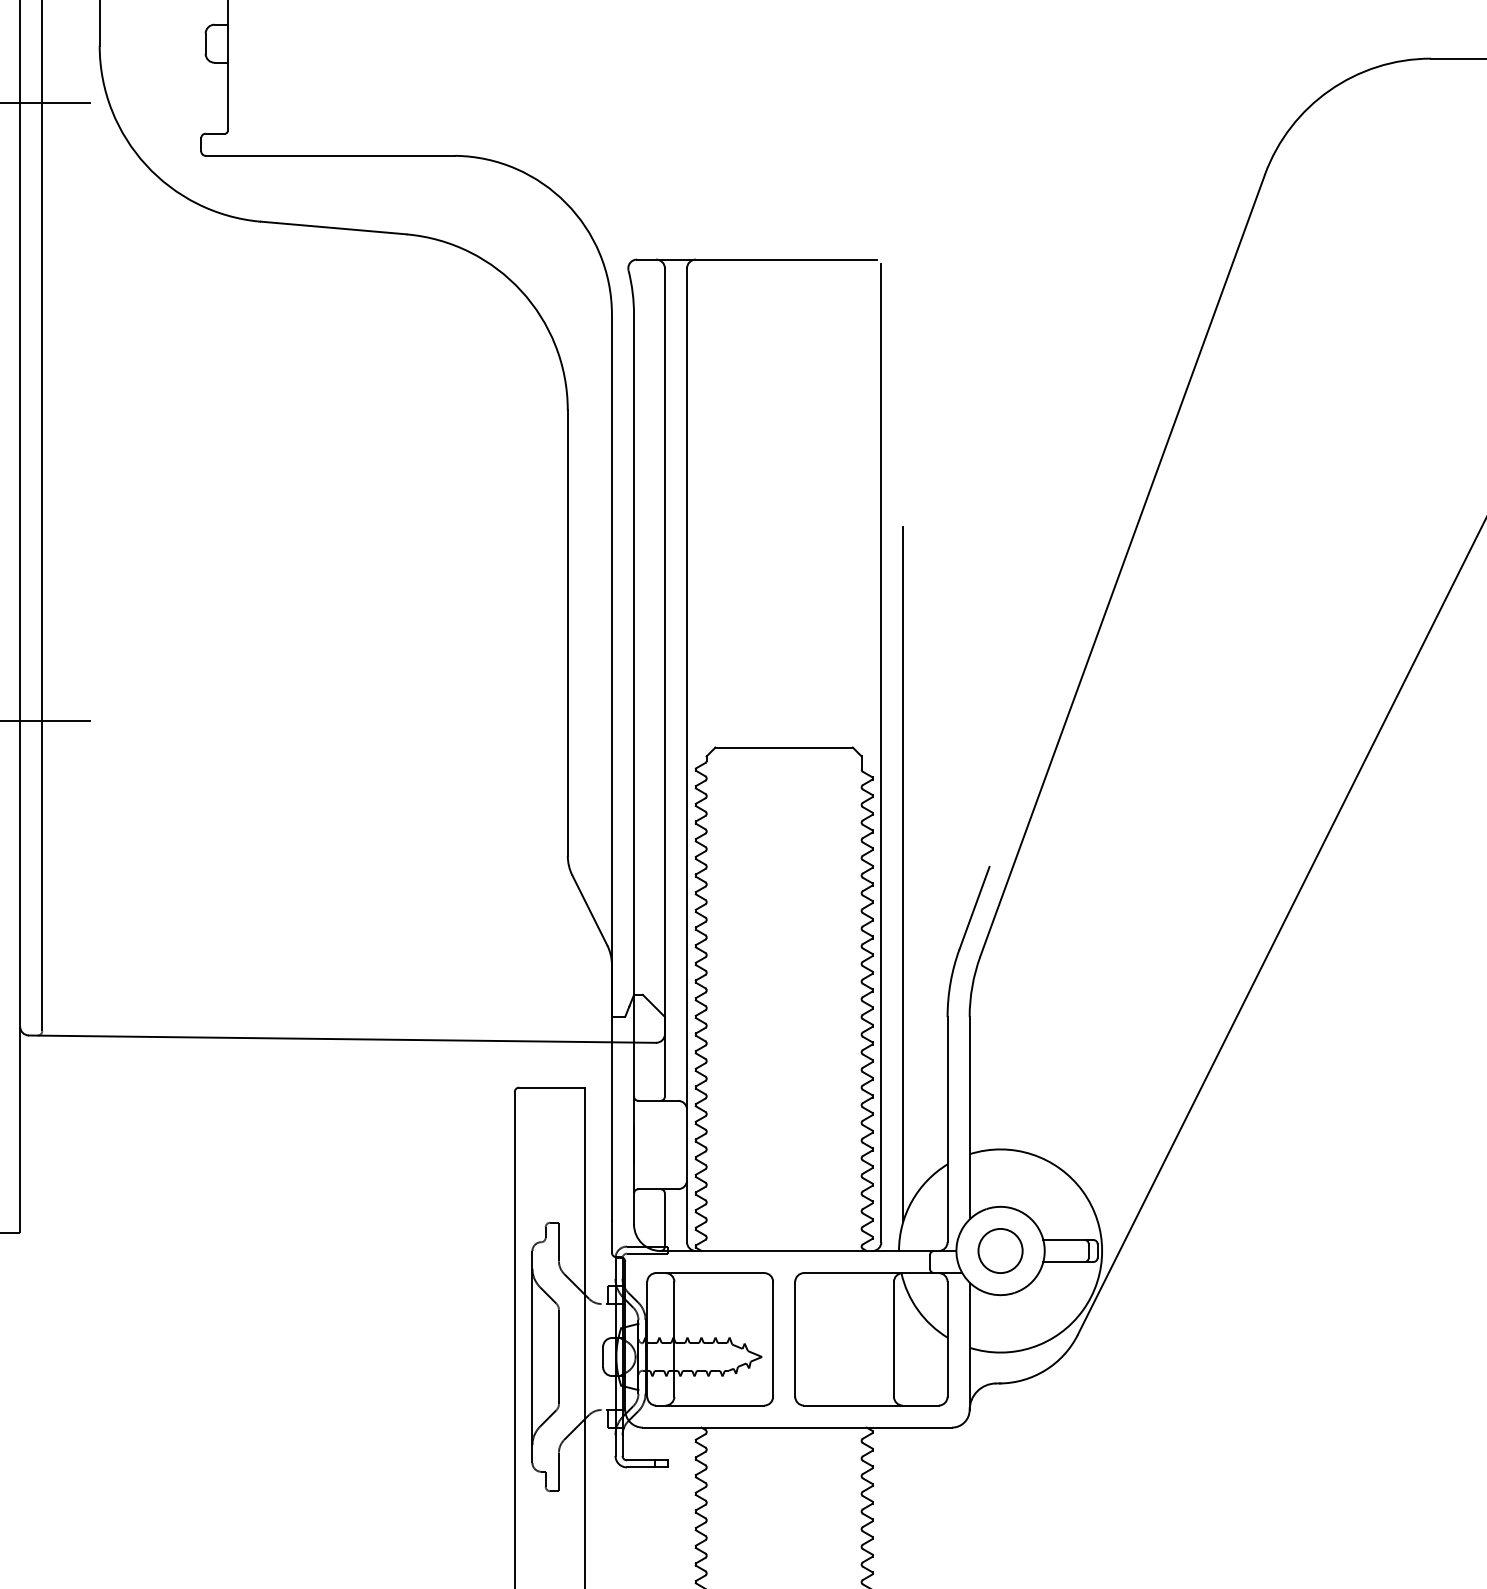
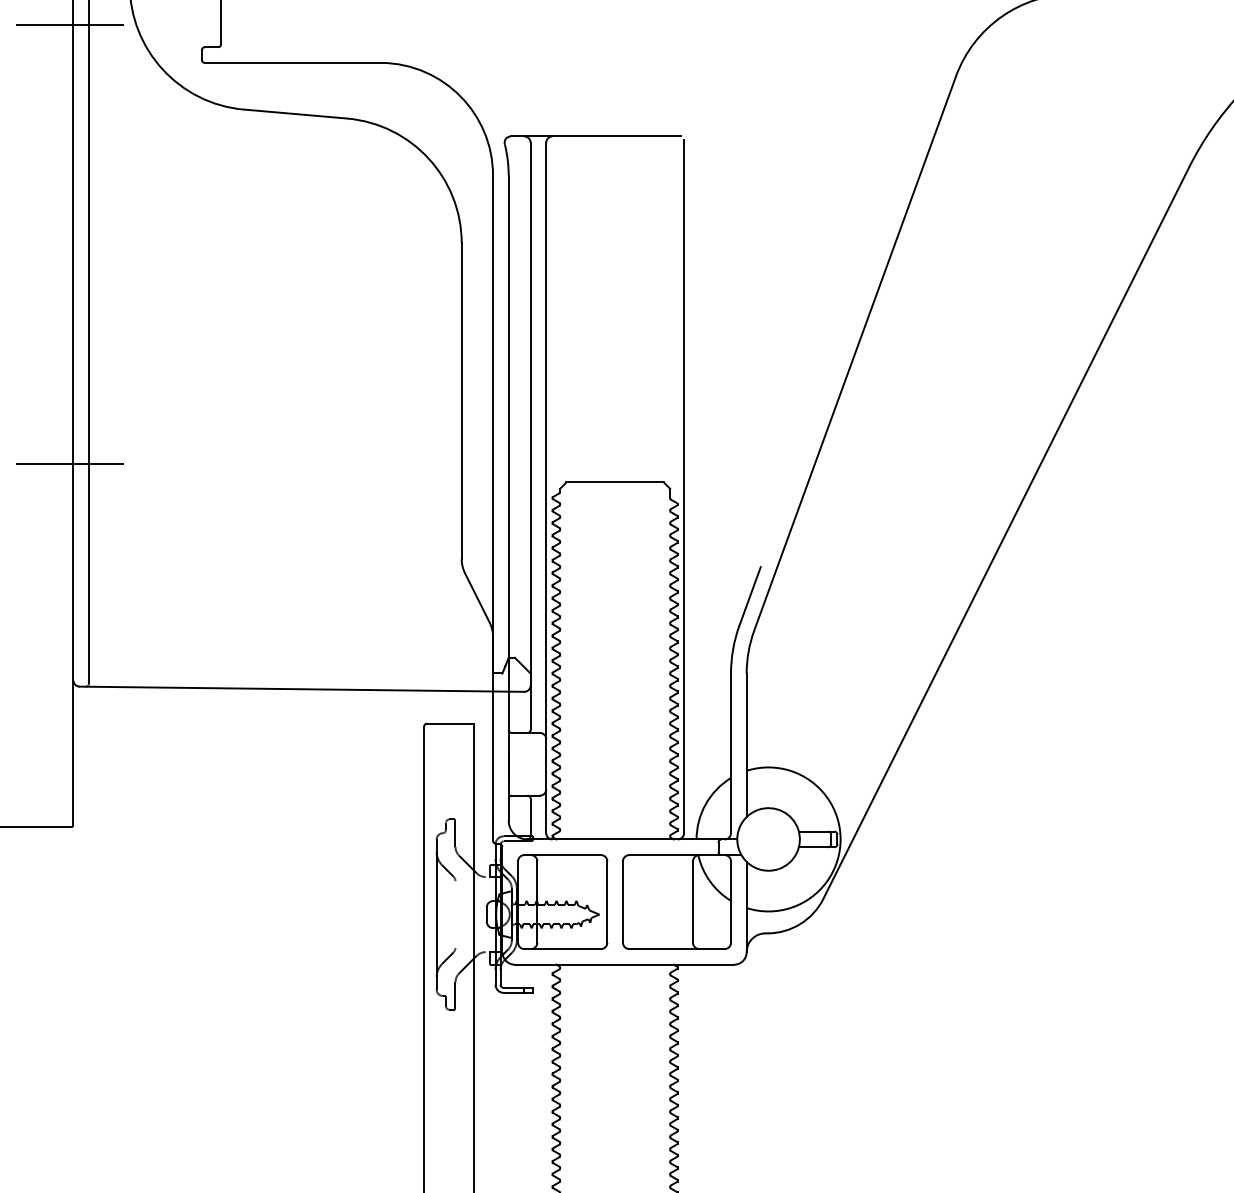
line: (903, 873) -> (699, 571), removed
part: (1000, 1249) -> (768, 838), removed
line: (559, 1356) -> (455, 914), removed

